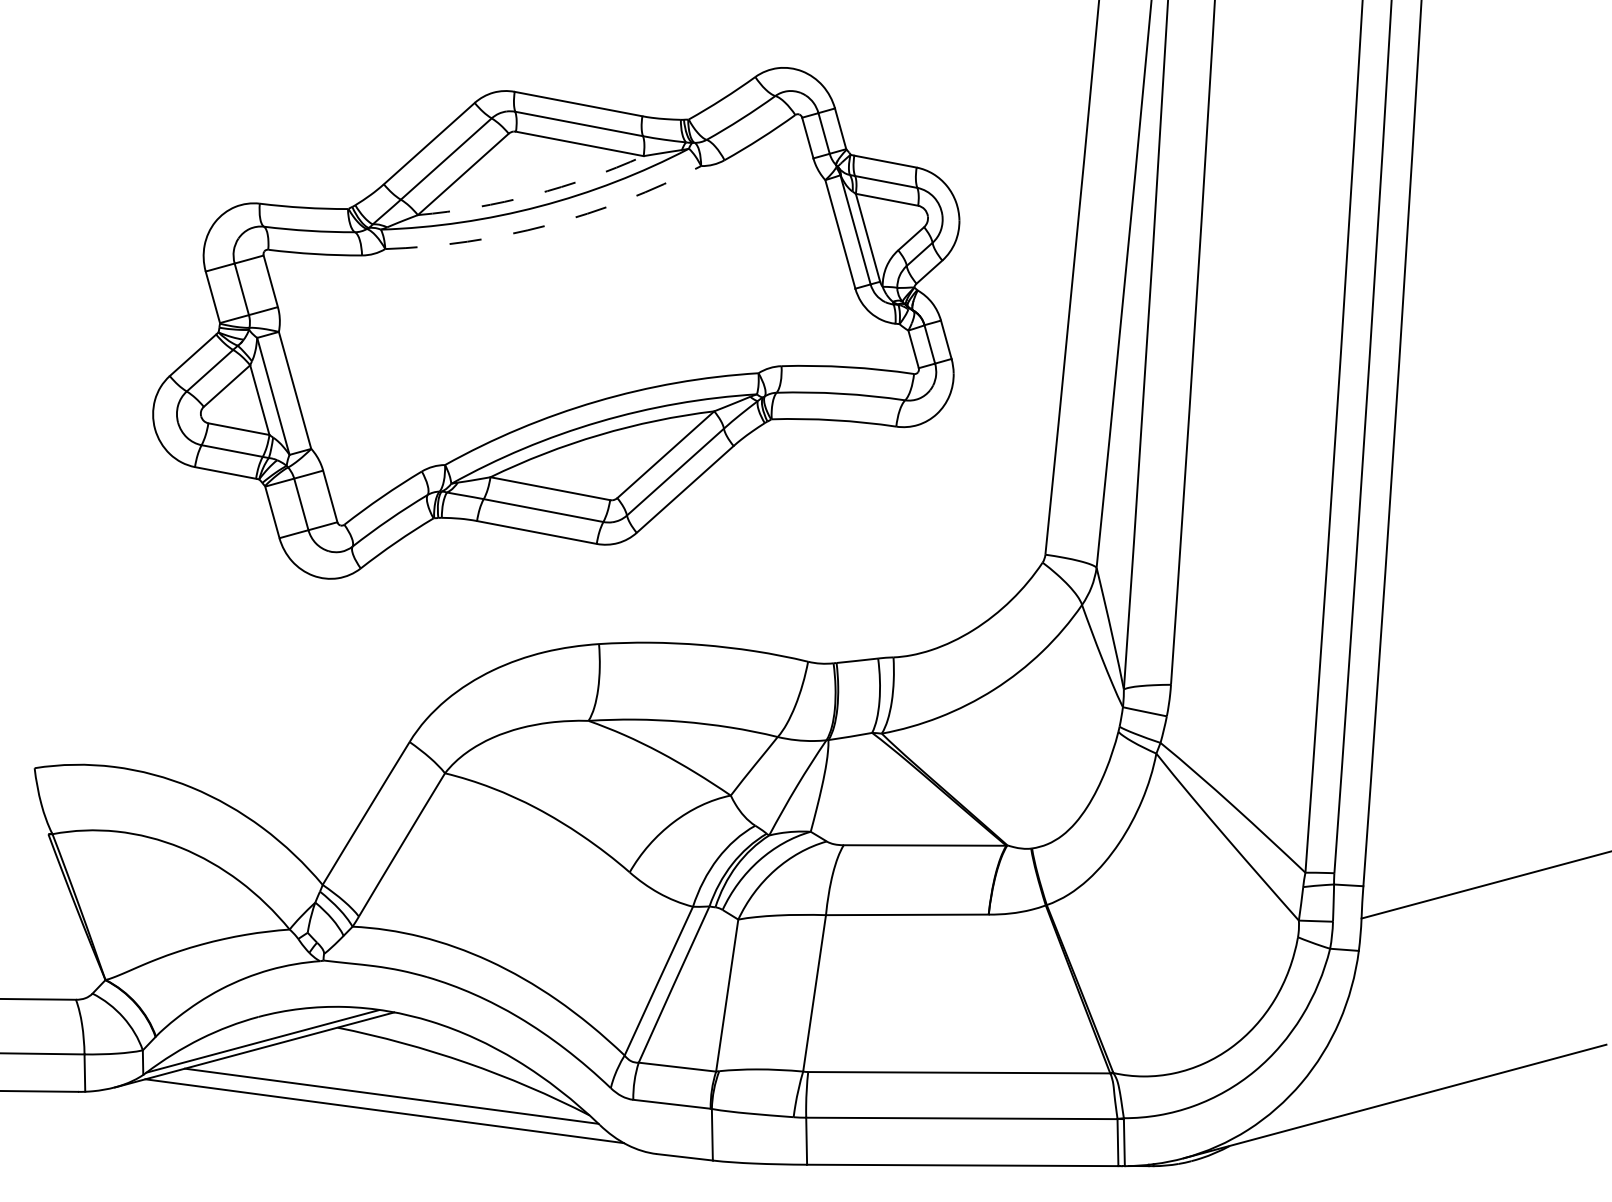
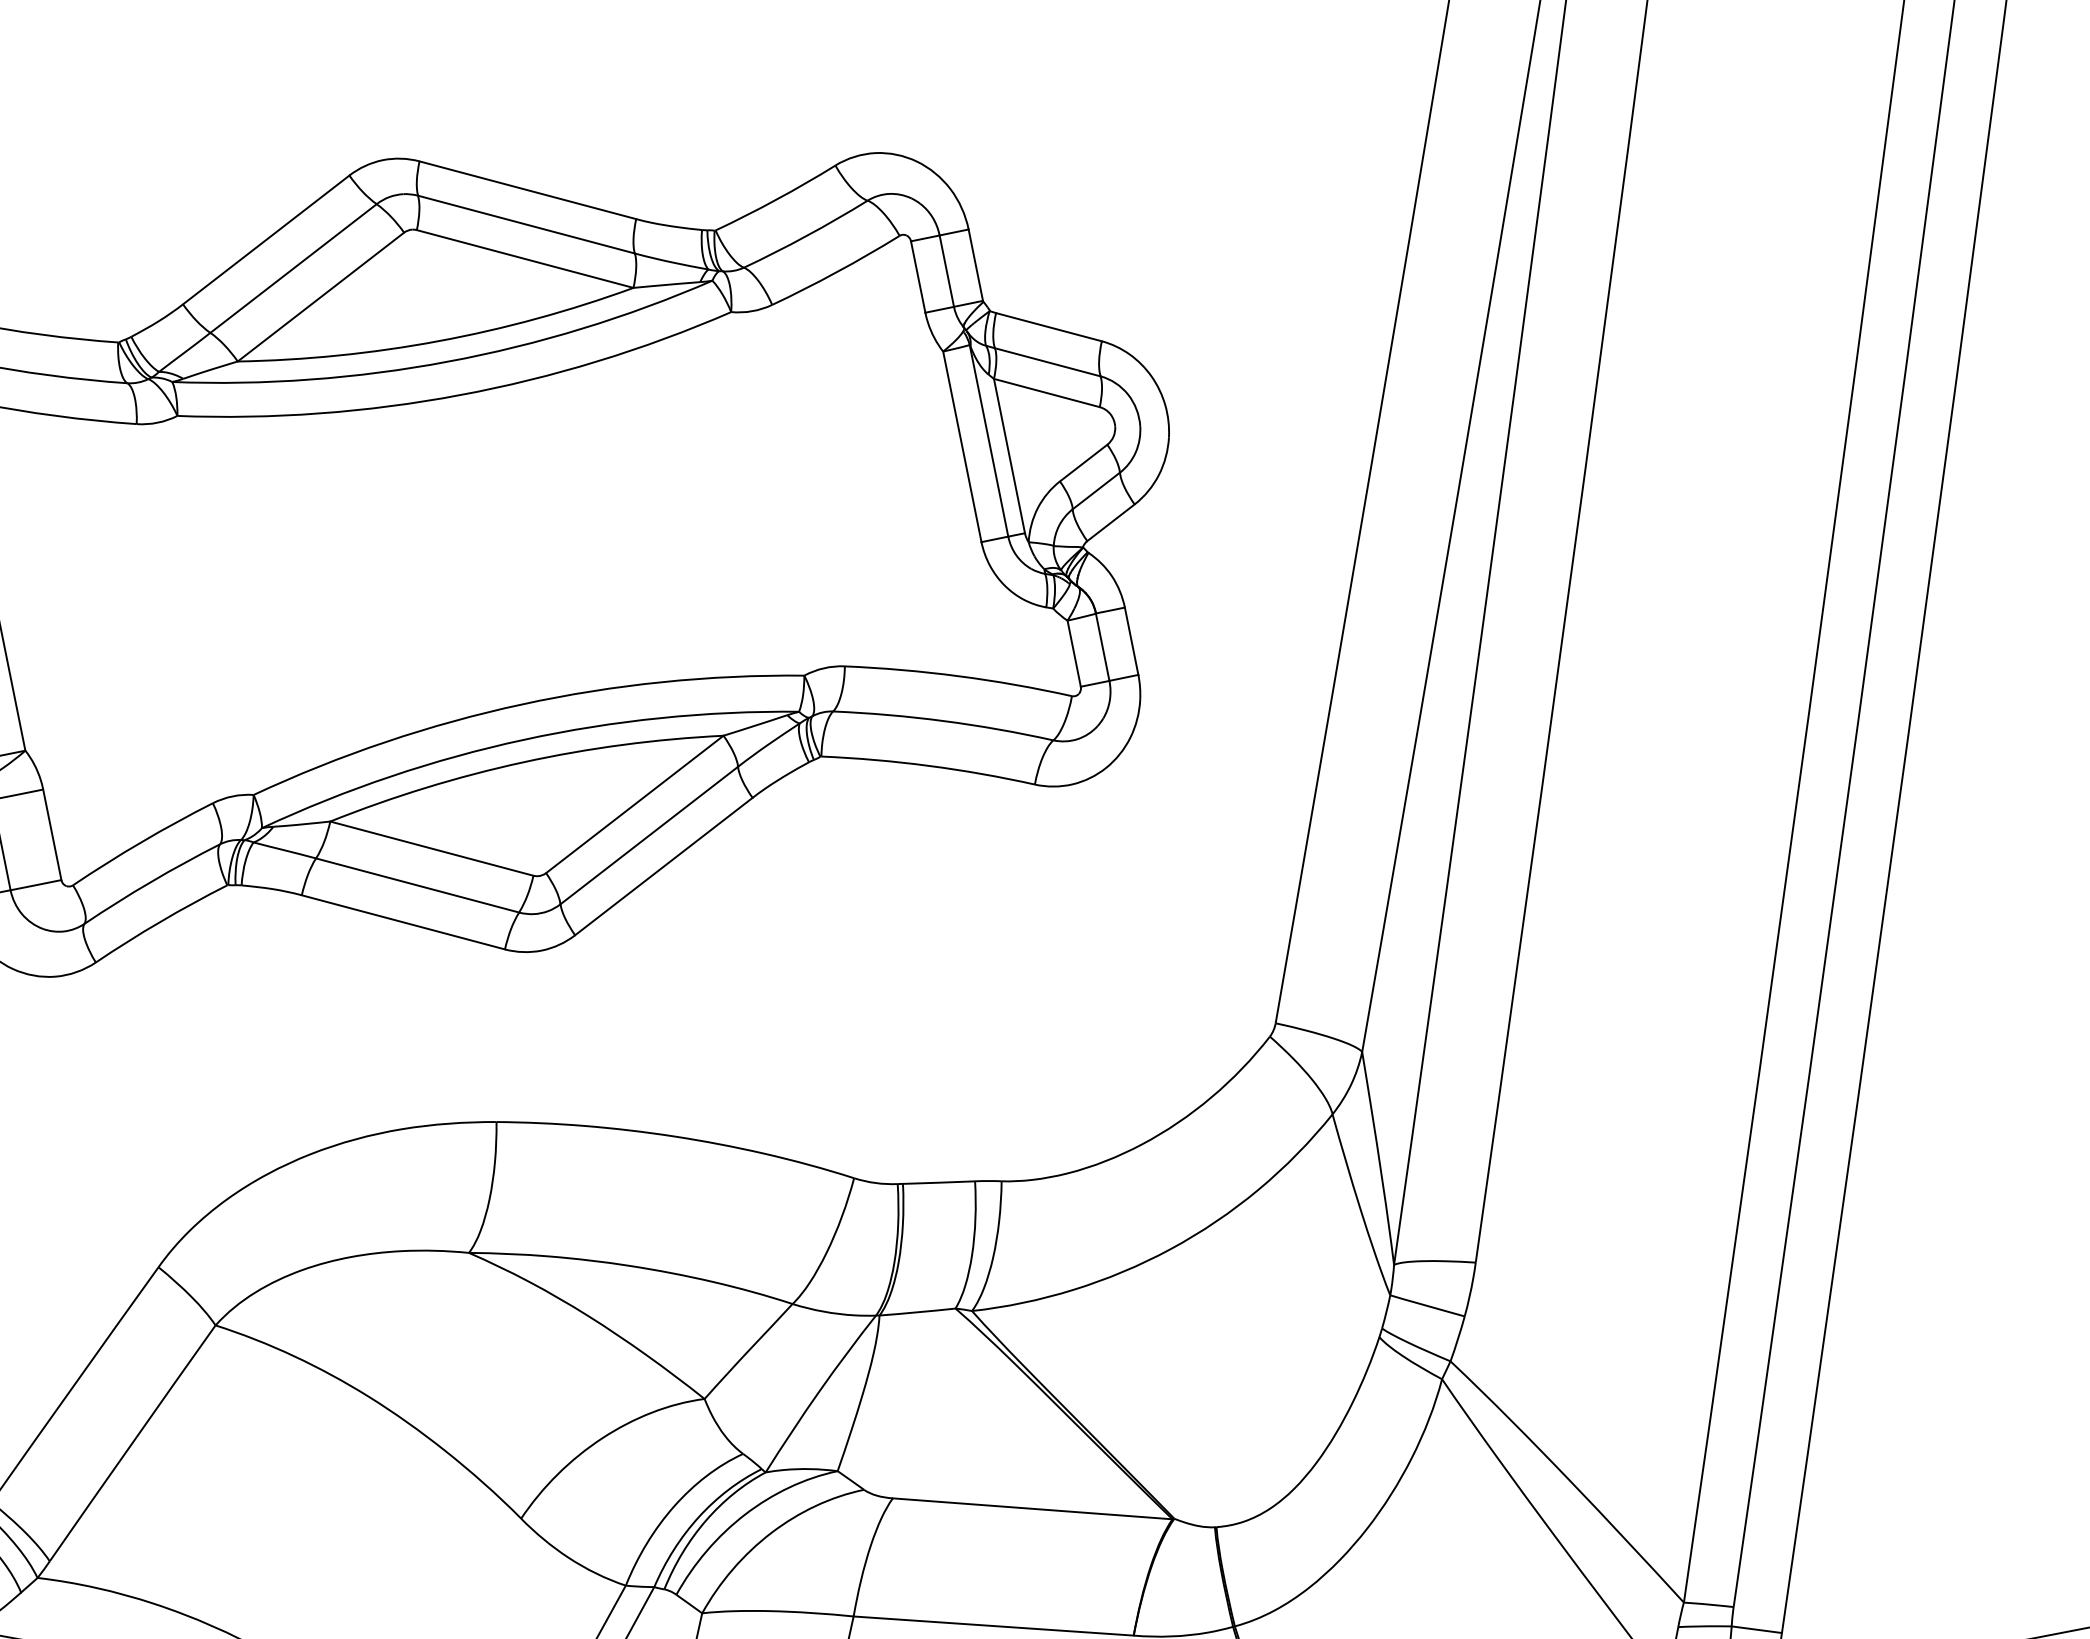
arc: (533, 195) -> (439, 342), dashed -> solid
arc: (547, 225) -> (459, 395), dashed -> solid

